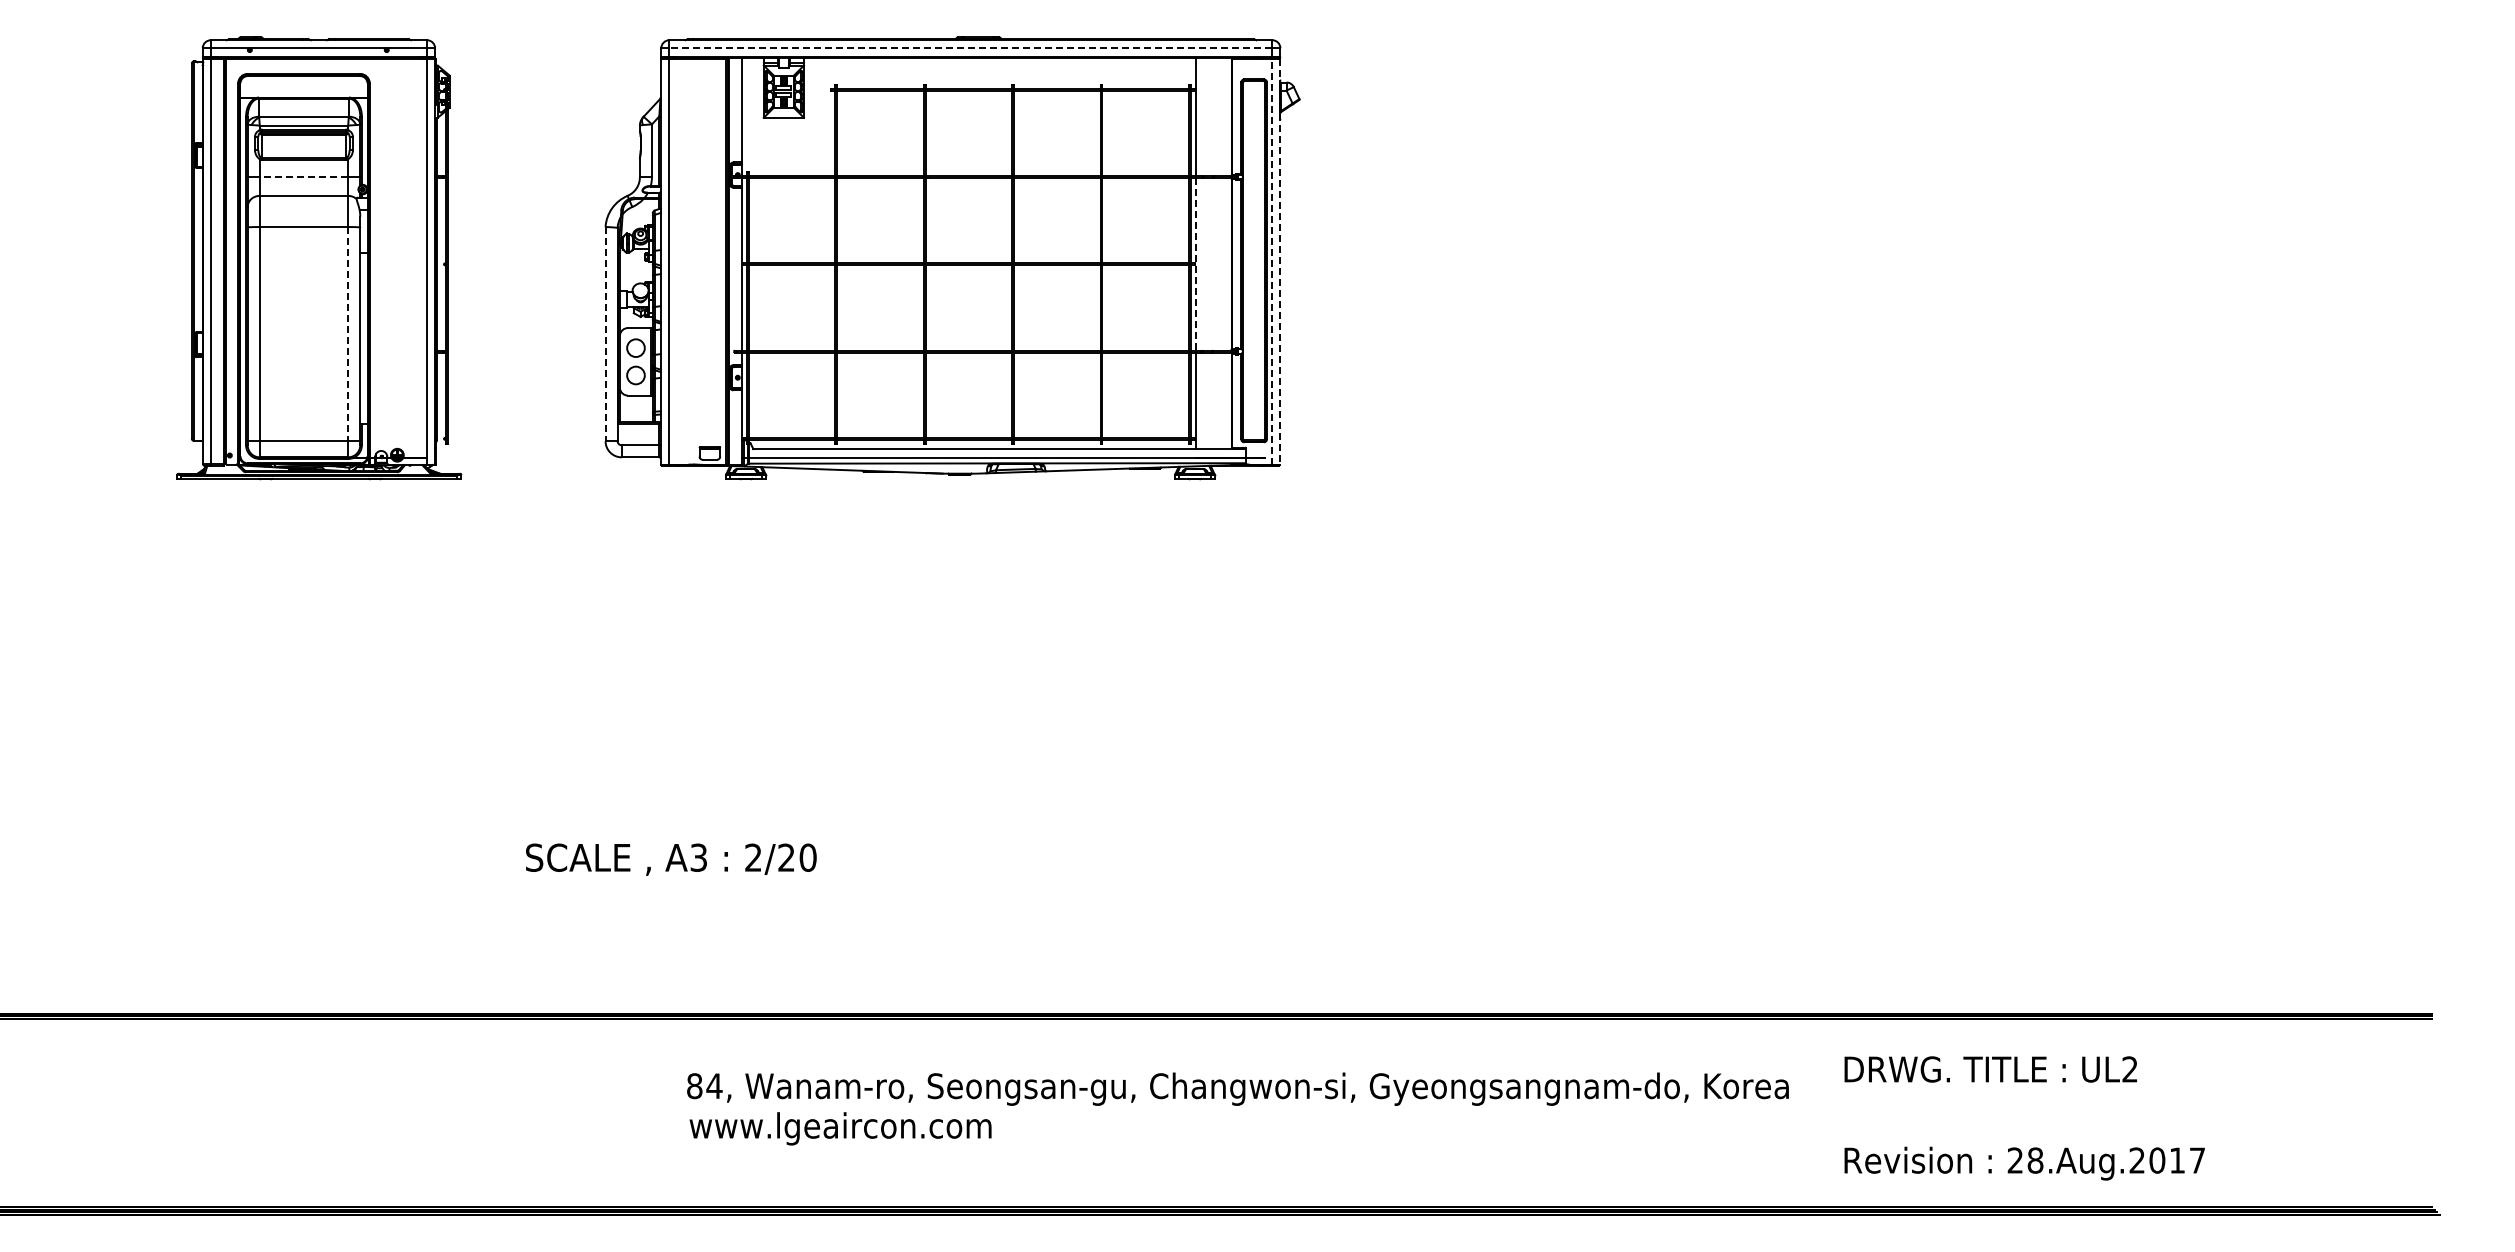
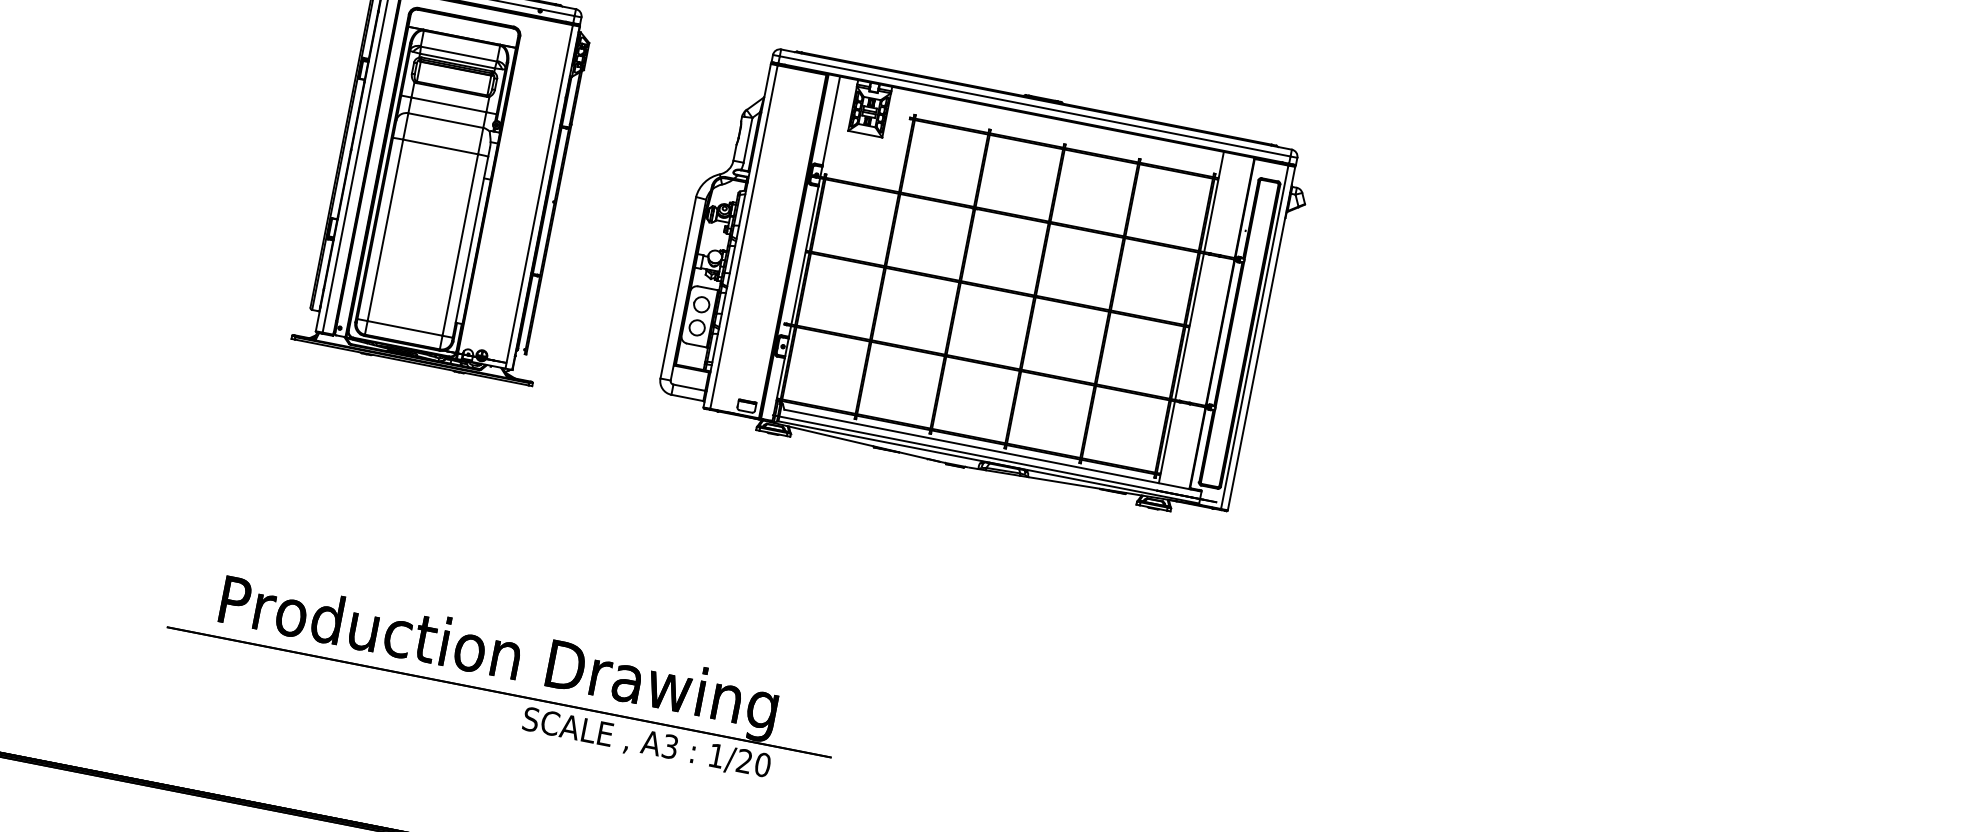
line: (970, 48) -> (1034, 106), dashed -> solid
line: (303, 177) -> (448, 104), dashed -> solid
line: (1271, 261) -> (1254, 336), dashed -> solid
line: (1280, 261) -> (1262, 338), dashed -> solid
line: (1195, 264) -> (1189, 326), dashed -> solid
line: (348, 334) -> (460, 245), dashed -> solid
line: (605, 334) -> (678, 288), dashed -> solid
part: (501, 796) -> (513, 662), added
text: (753, 857) -> (716, 755), 2/20 -> 1/20

